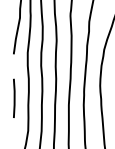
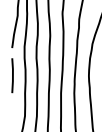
line: (14, 97) -> (12, 74), moved

